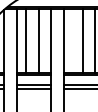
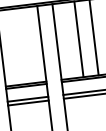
line: (26, 40) -> (12, 47), removed
line: (38, 40) -> (26, 45), removed

